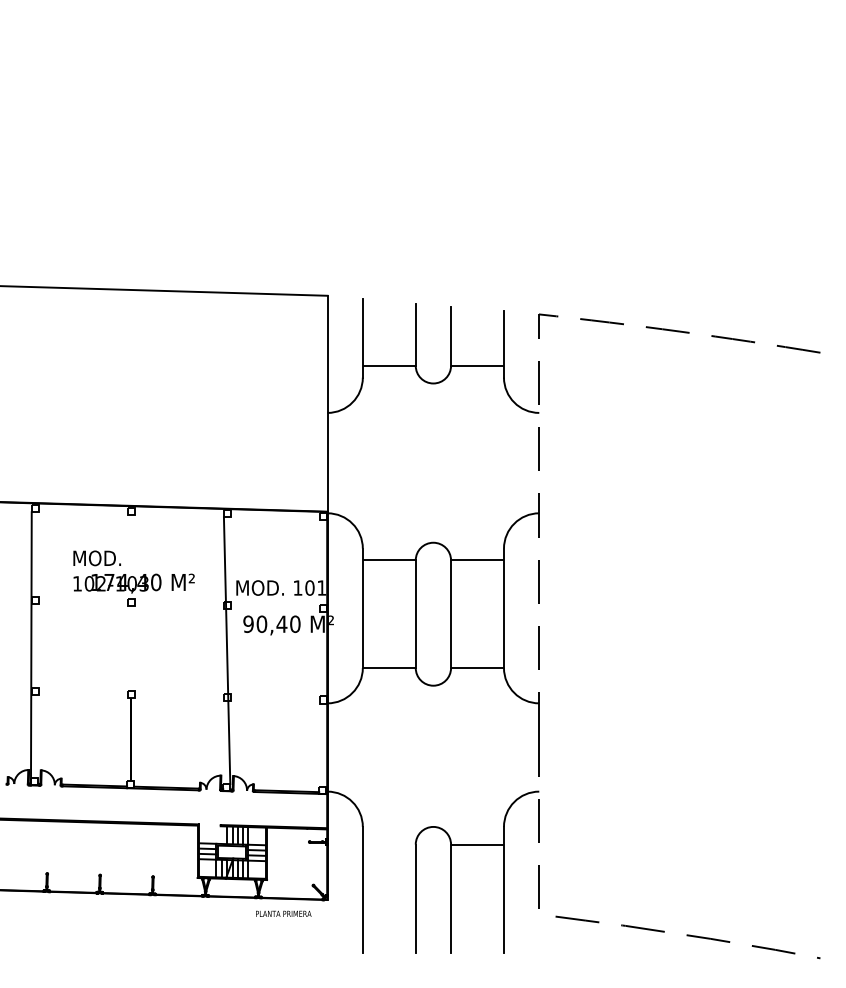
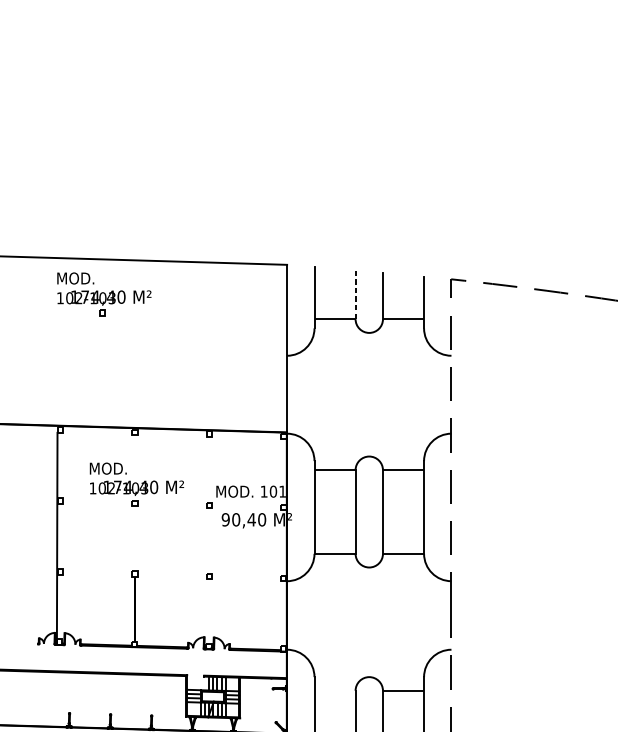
part: (91, 333) -> (103, 294), added
line: (415, 335) -> (355, 295), solid -> dashed
line: (226, 650) -> (208, 540), removed

